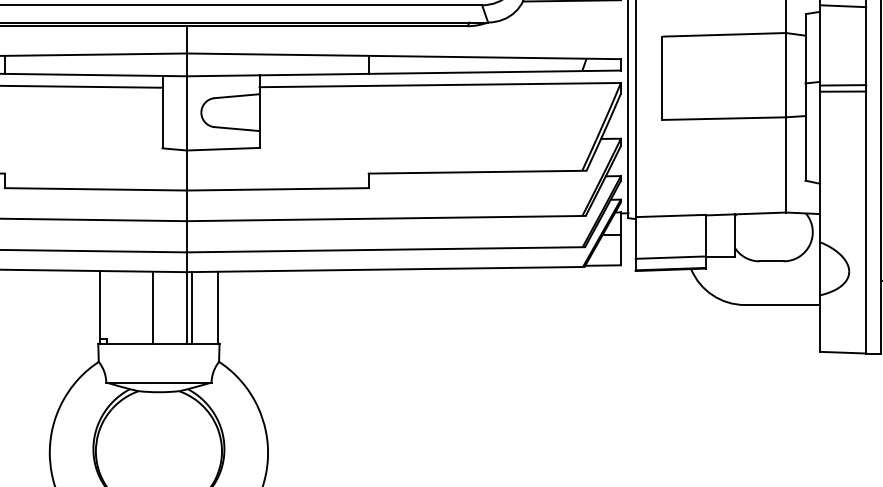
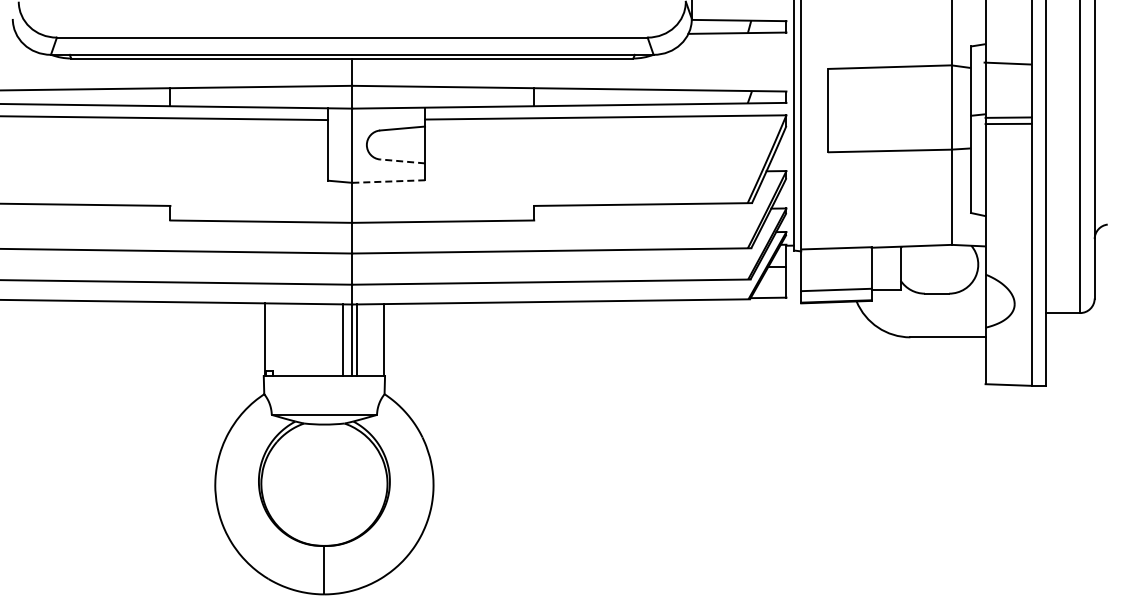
line: (843, 6) -> (1007, 63), moved
line: (237, 129) -> (402, 161), solid -> dashed
line: (224, 149) -> (389, 181), solid -> dashed
line: (153, 308) -> (343, 340), moved

